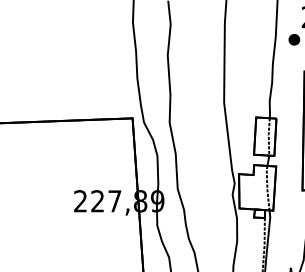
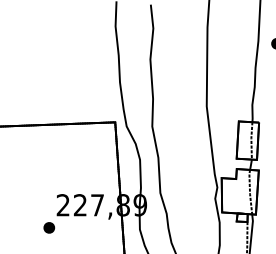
part: (66, 223) -> (49, 227), added

